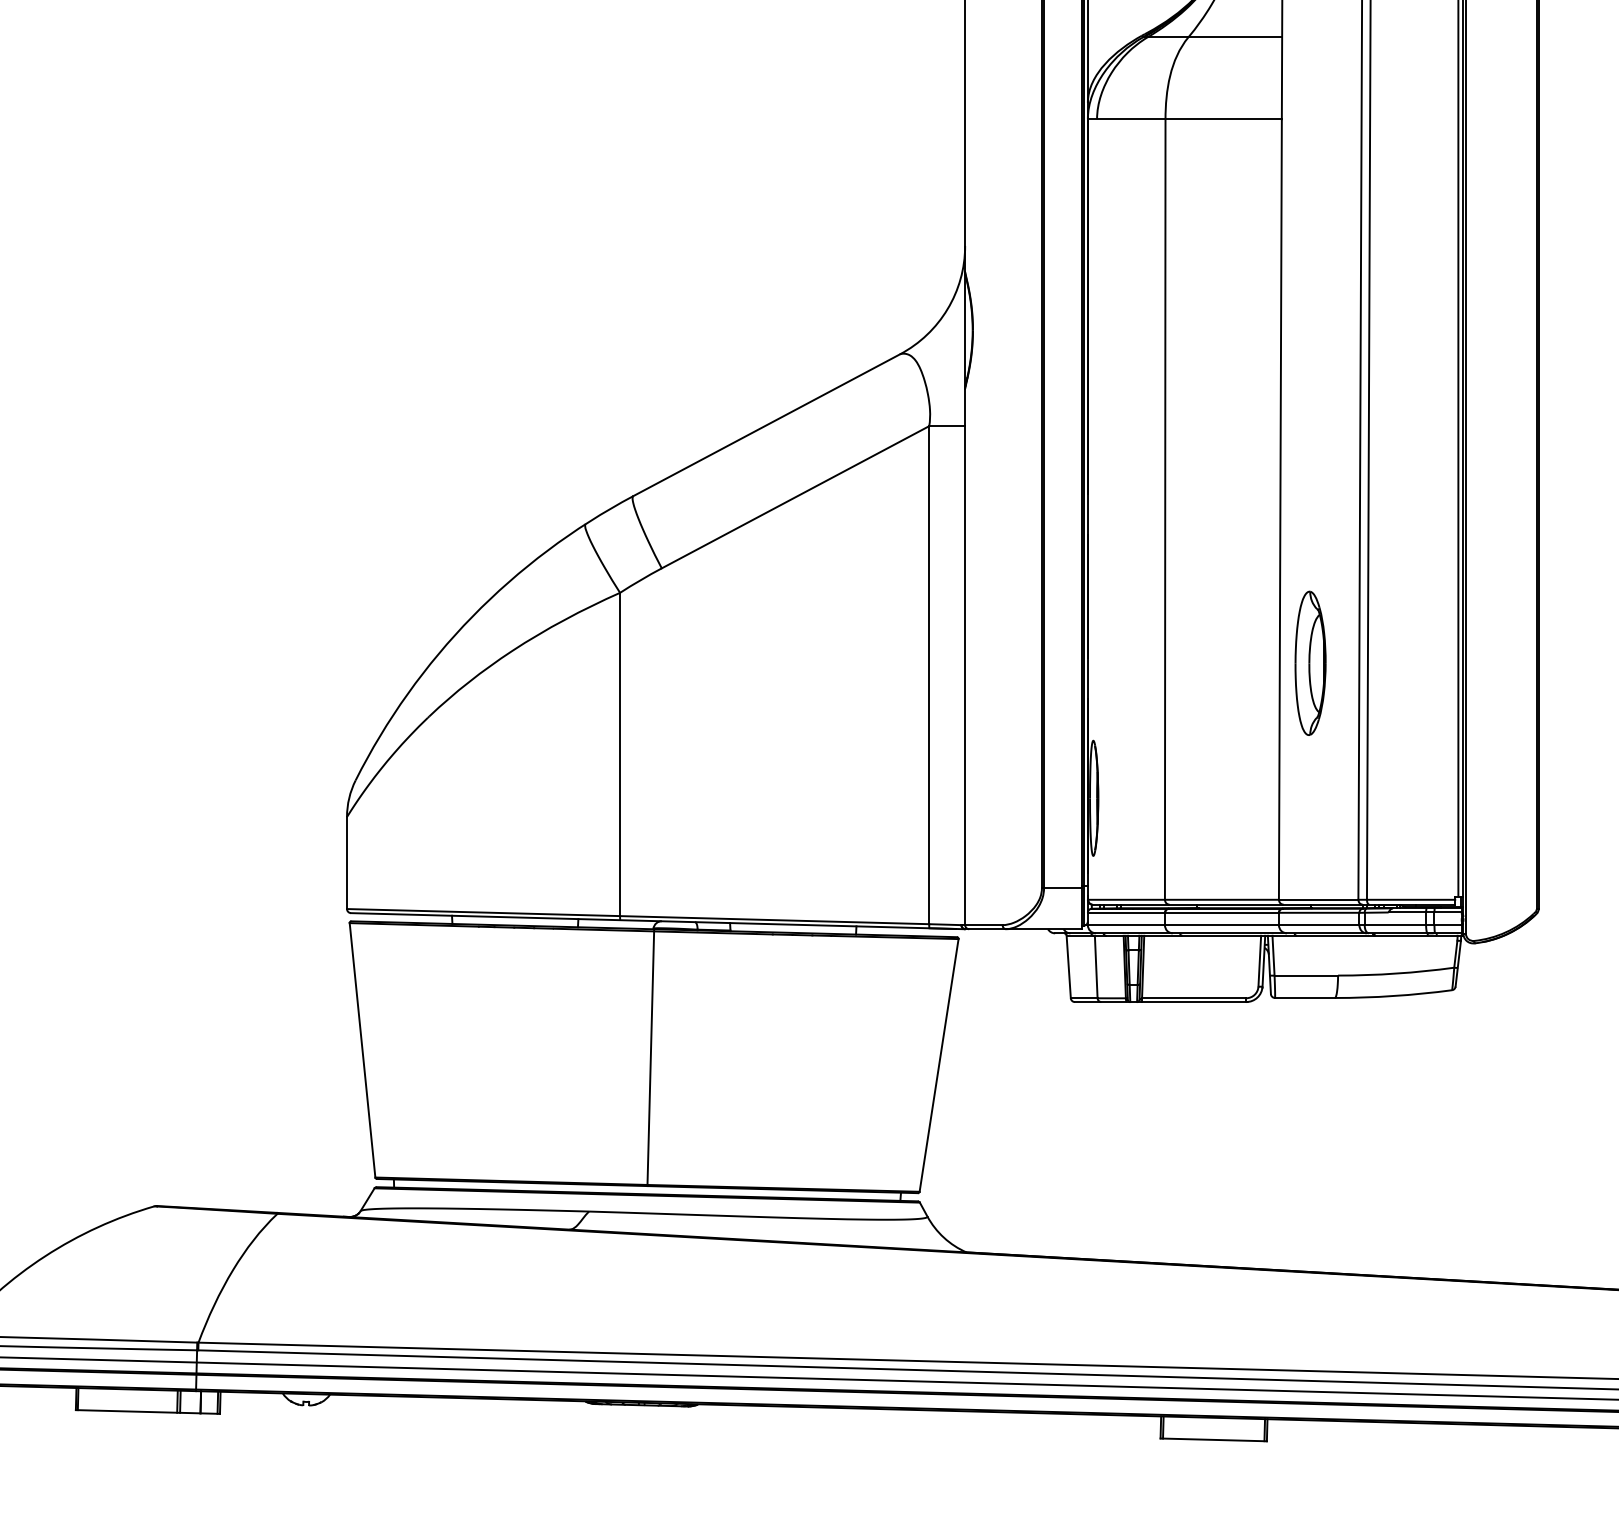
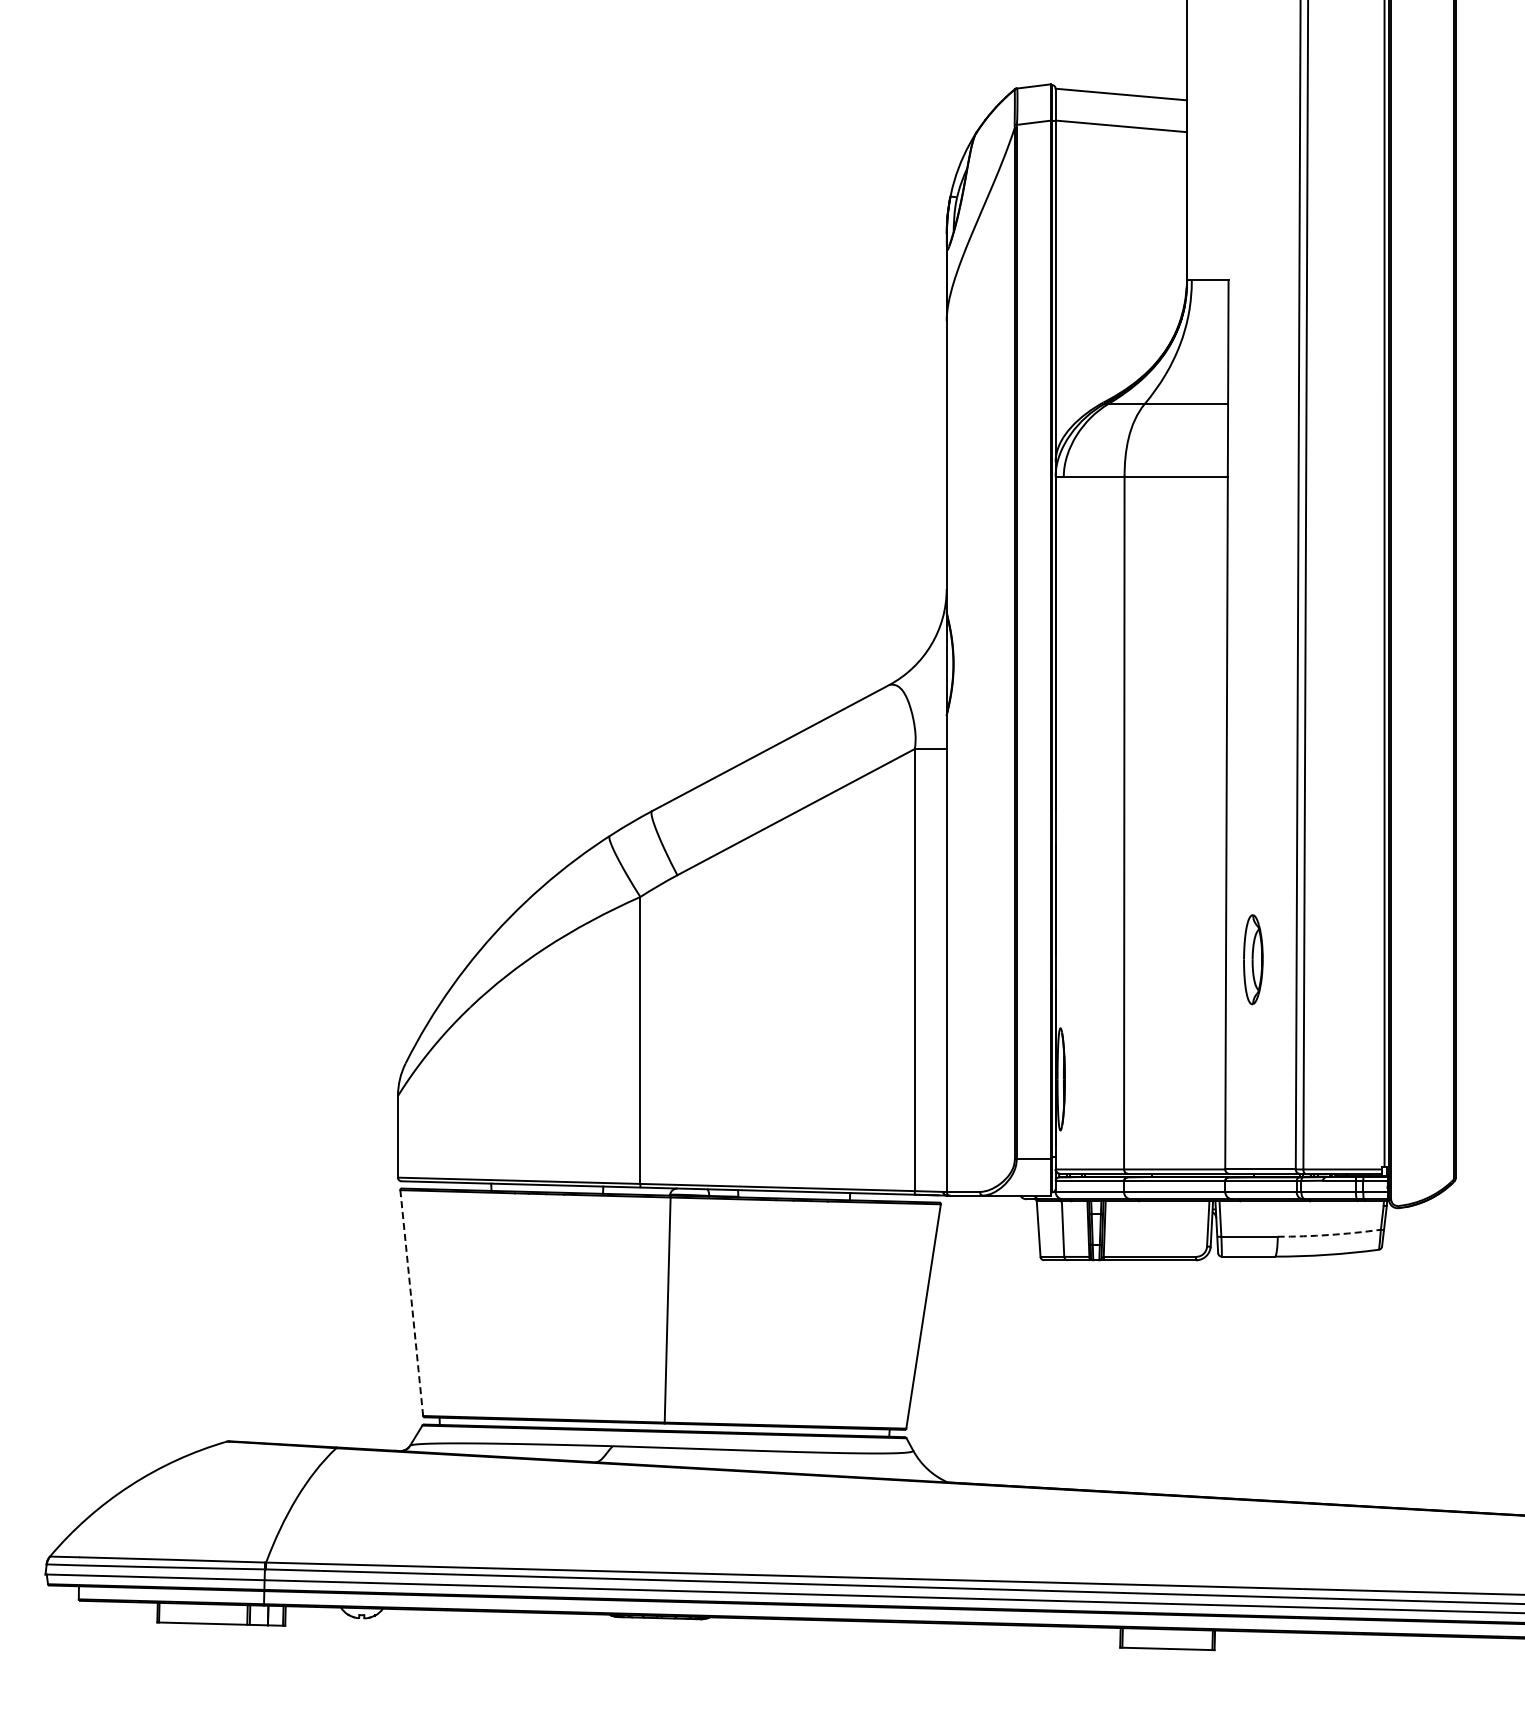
part: (1310, 663) -> (1253, 959), size x0.7
arc: (1396, 973) -> (1329, 1234), solid -> dashed
line: (362, 1050) -> (411, 1303), solid -> dashed

